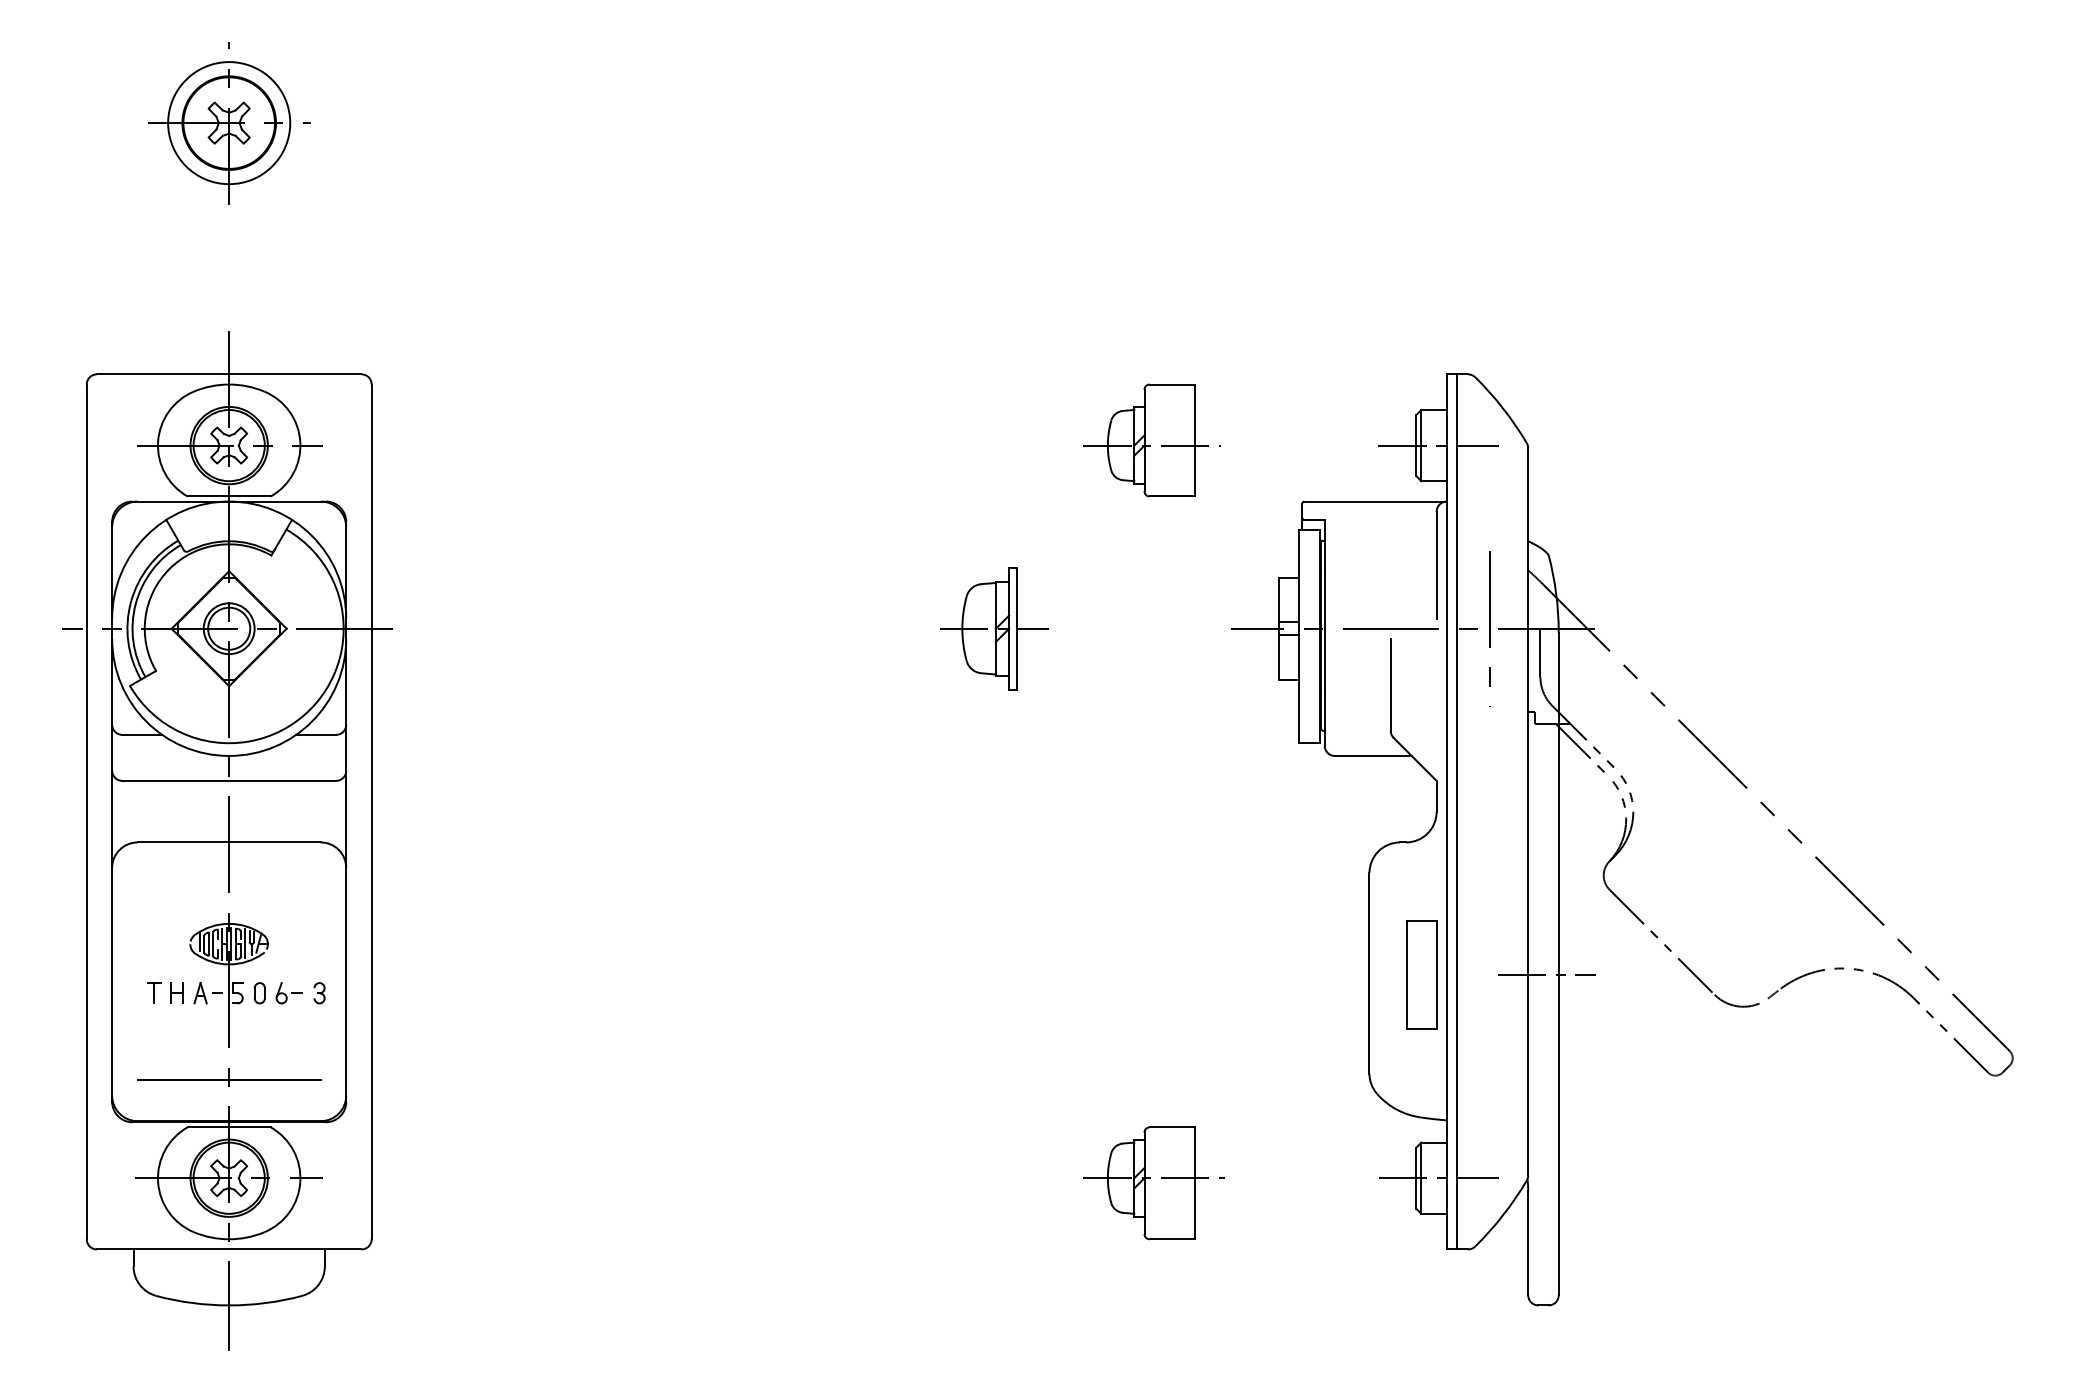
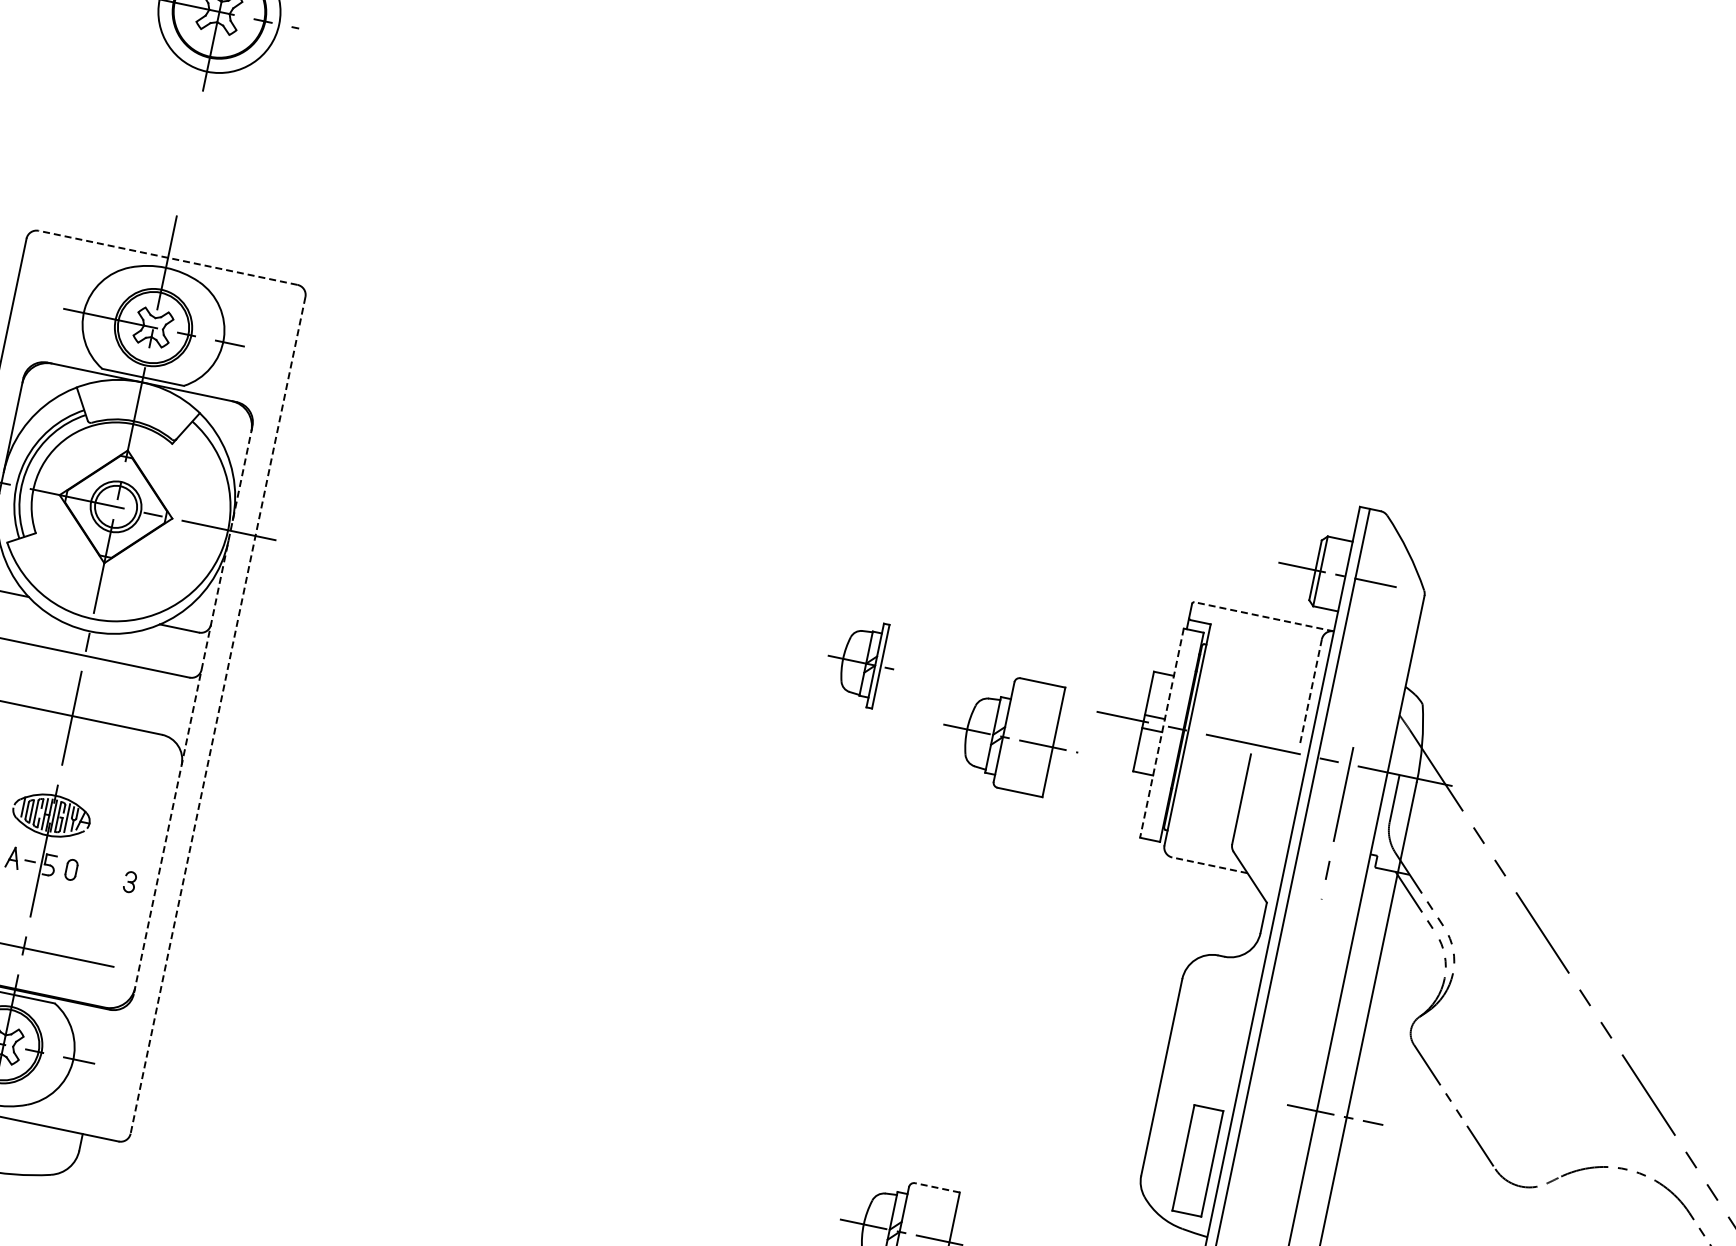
line: (228, 374) -> (167, 257), solid -> dashed
part: (1151, 440) -> (1010, 733), moved
line: (1375, 501) -> (1264, 616), solid -> dashed
line: (1436, 565) -> (1310, 691), solid -> dashed
part: (994, 628) -> (865, 663), size x0.7
line: (1489, 628) -> (1337, 823), moved
line: (1299, 636) -> (1162, 733), solid -> dashed
line: (1372, 755) -> (1209, 864), solid -> dashed
line: (346, 812) -> (193, 710), solid -> dashed
line: (371, 812) -> (217, 715), solid -> dashed
part: (1421, 974) -> (1197, 1160), moved
part: (288, 993) -> (99, 876), removed
line: (1172, 1127) -> (937, 1187), solid -> dashed

